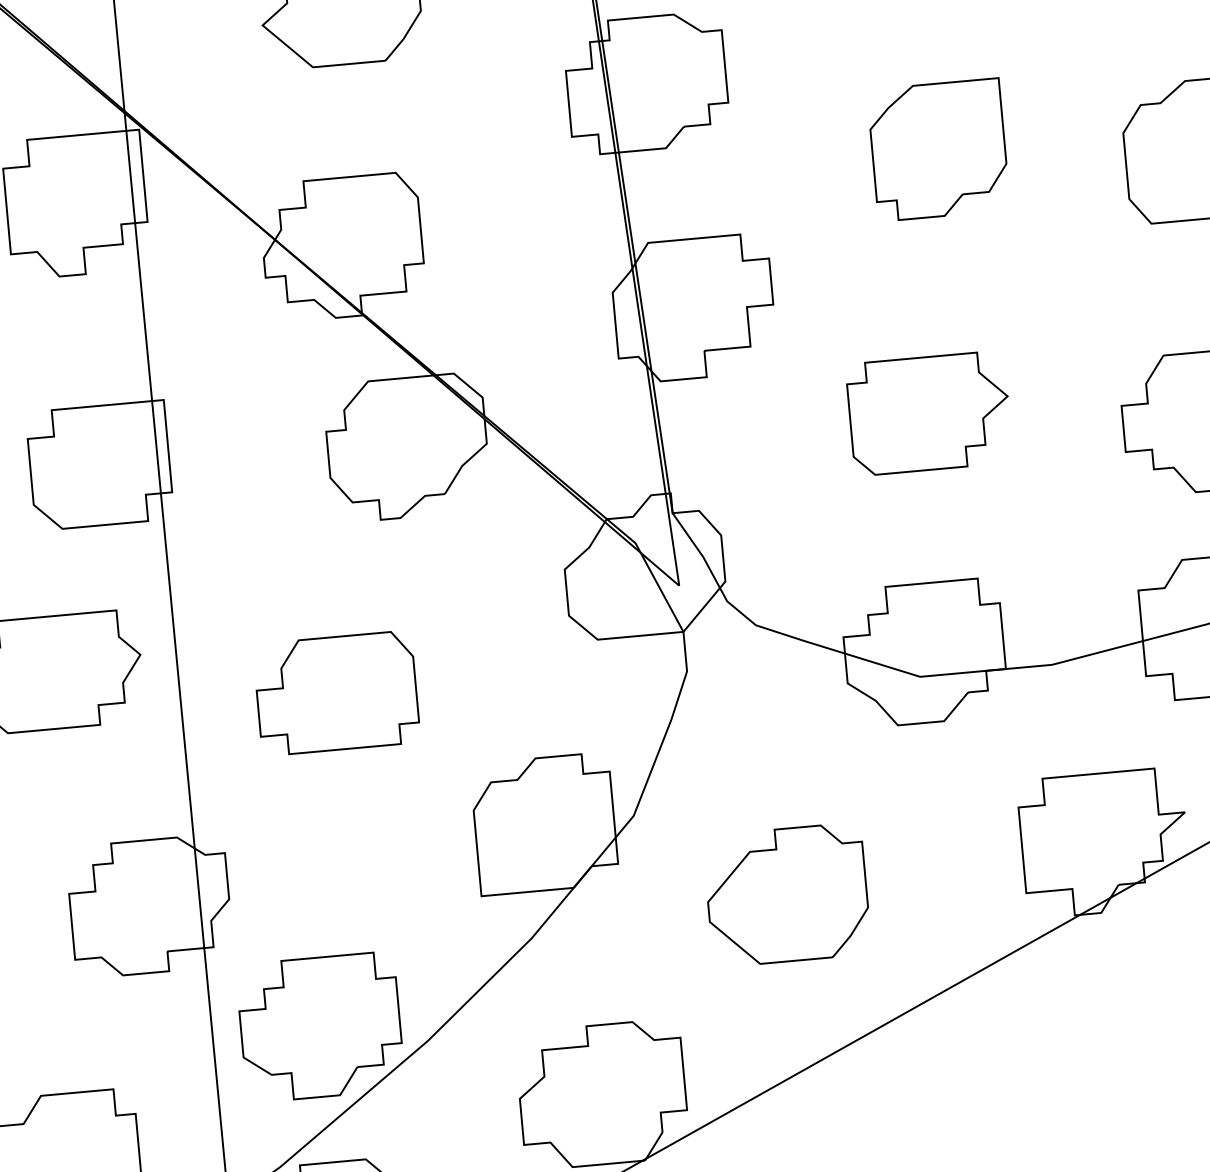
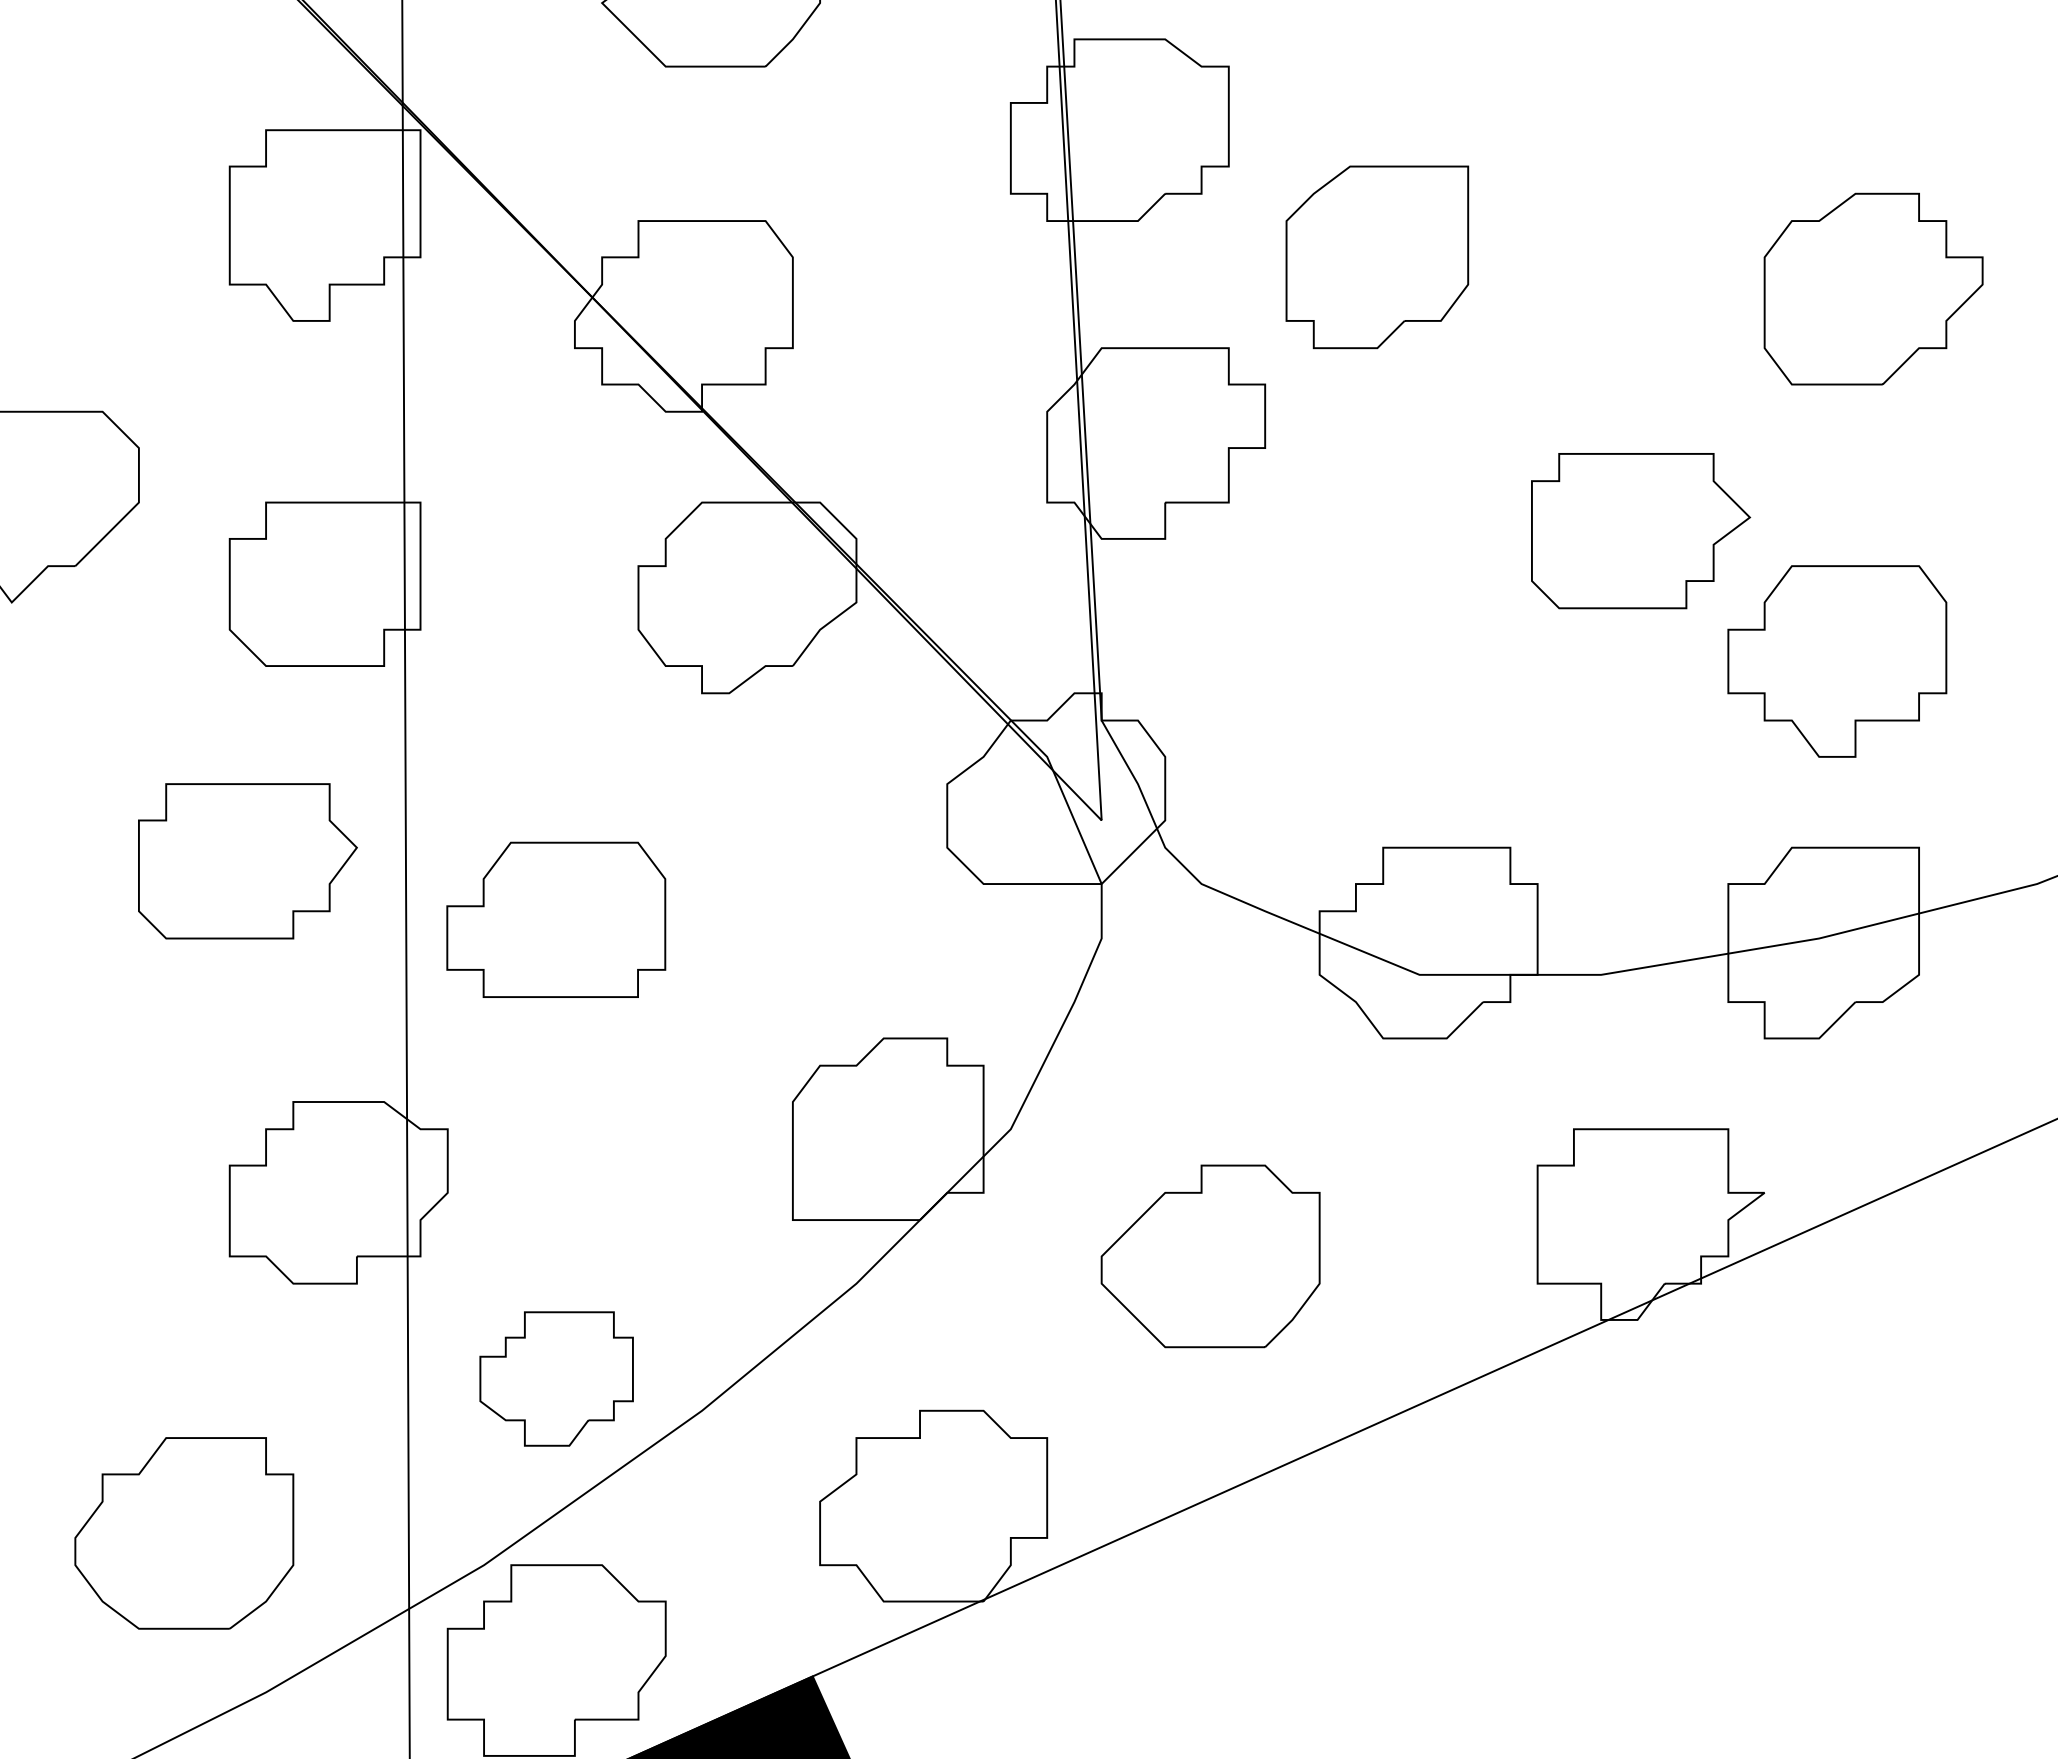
part: (938, 150) -> (1377, 257), moved
part: (929, 413) -> (1641, 531), moved
part: (336, 693) -> (556, 919), moved
part: (320, 1026) -> (556, 1378), size x0.7

